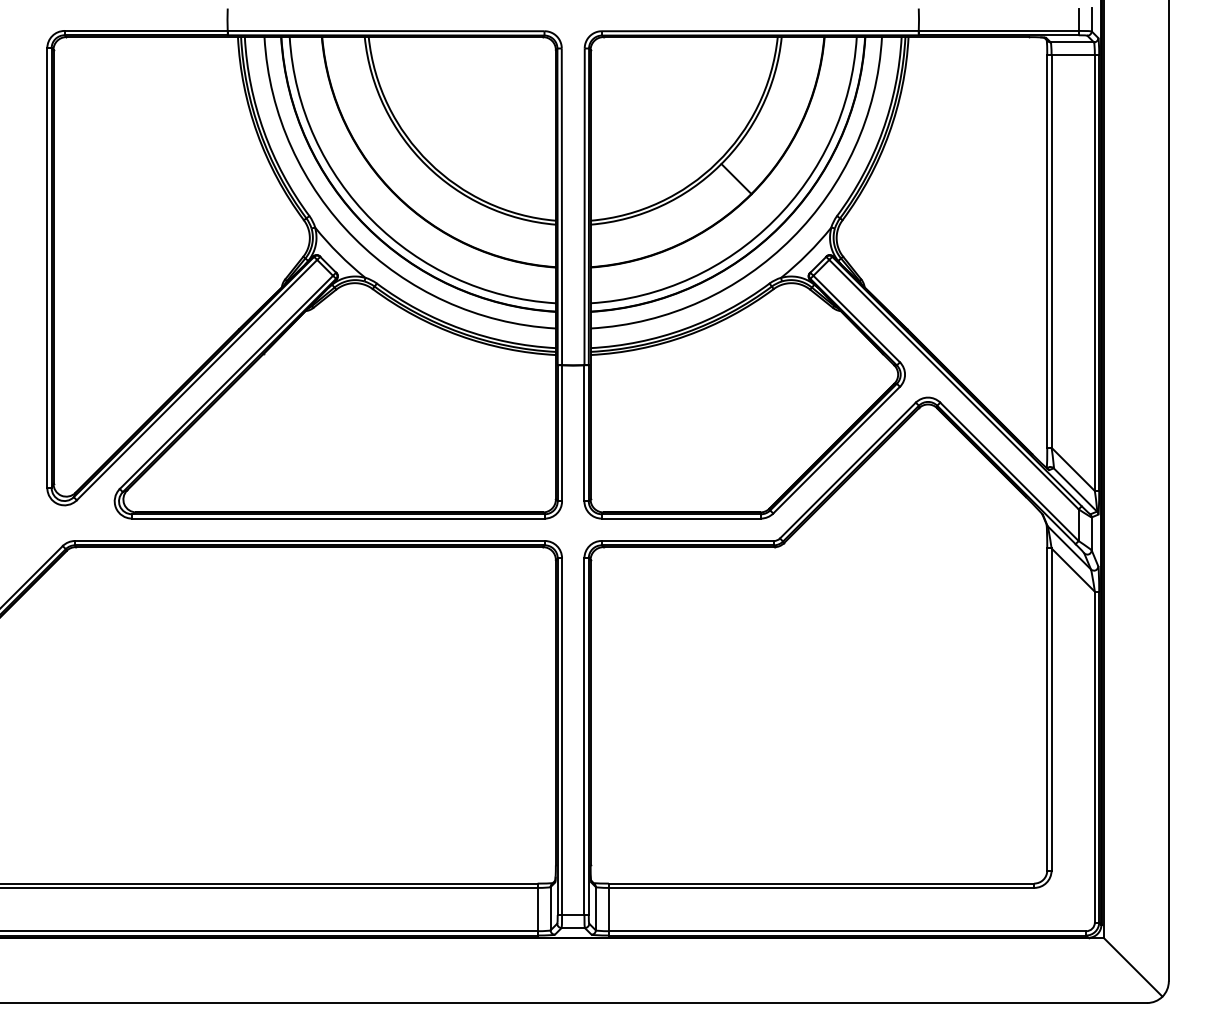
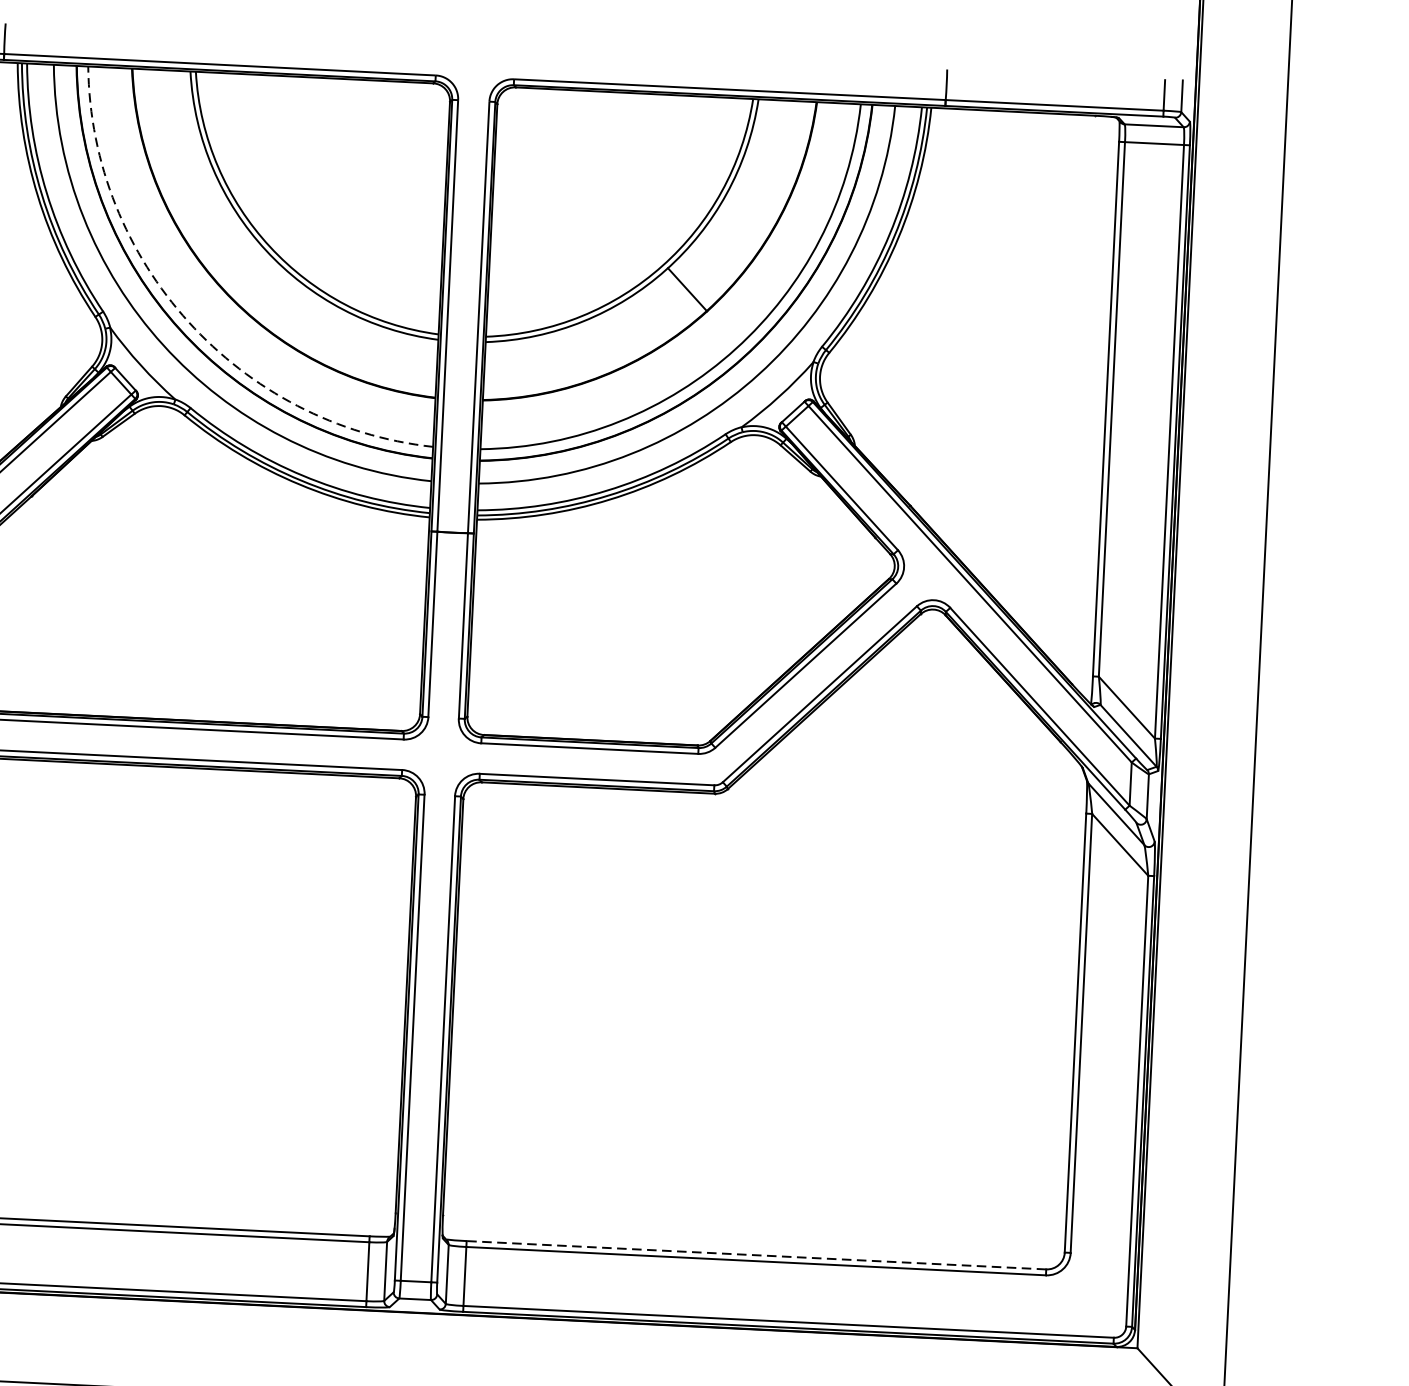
arc: (372, 220) -> (188, 321), solid -> dashed
line: (821, 883) -> (756, 1255), solid -> dashed

